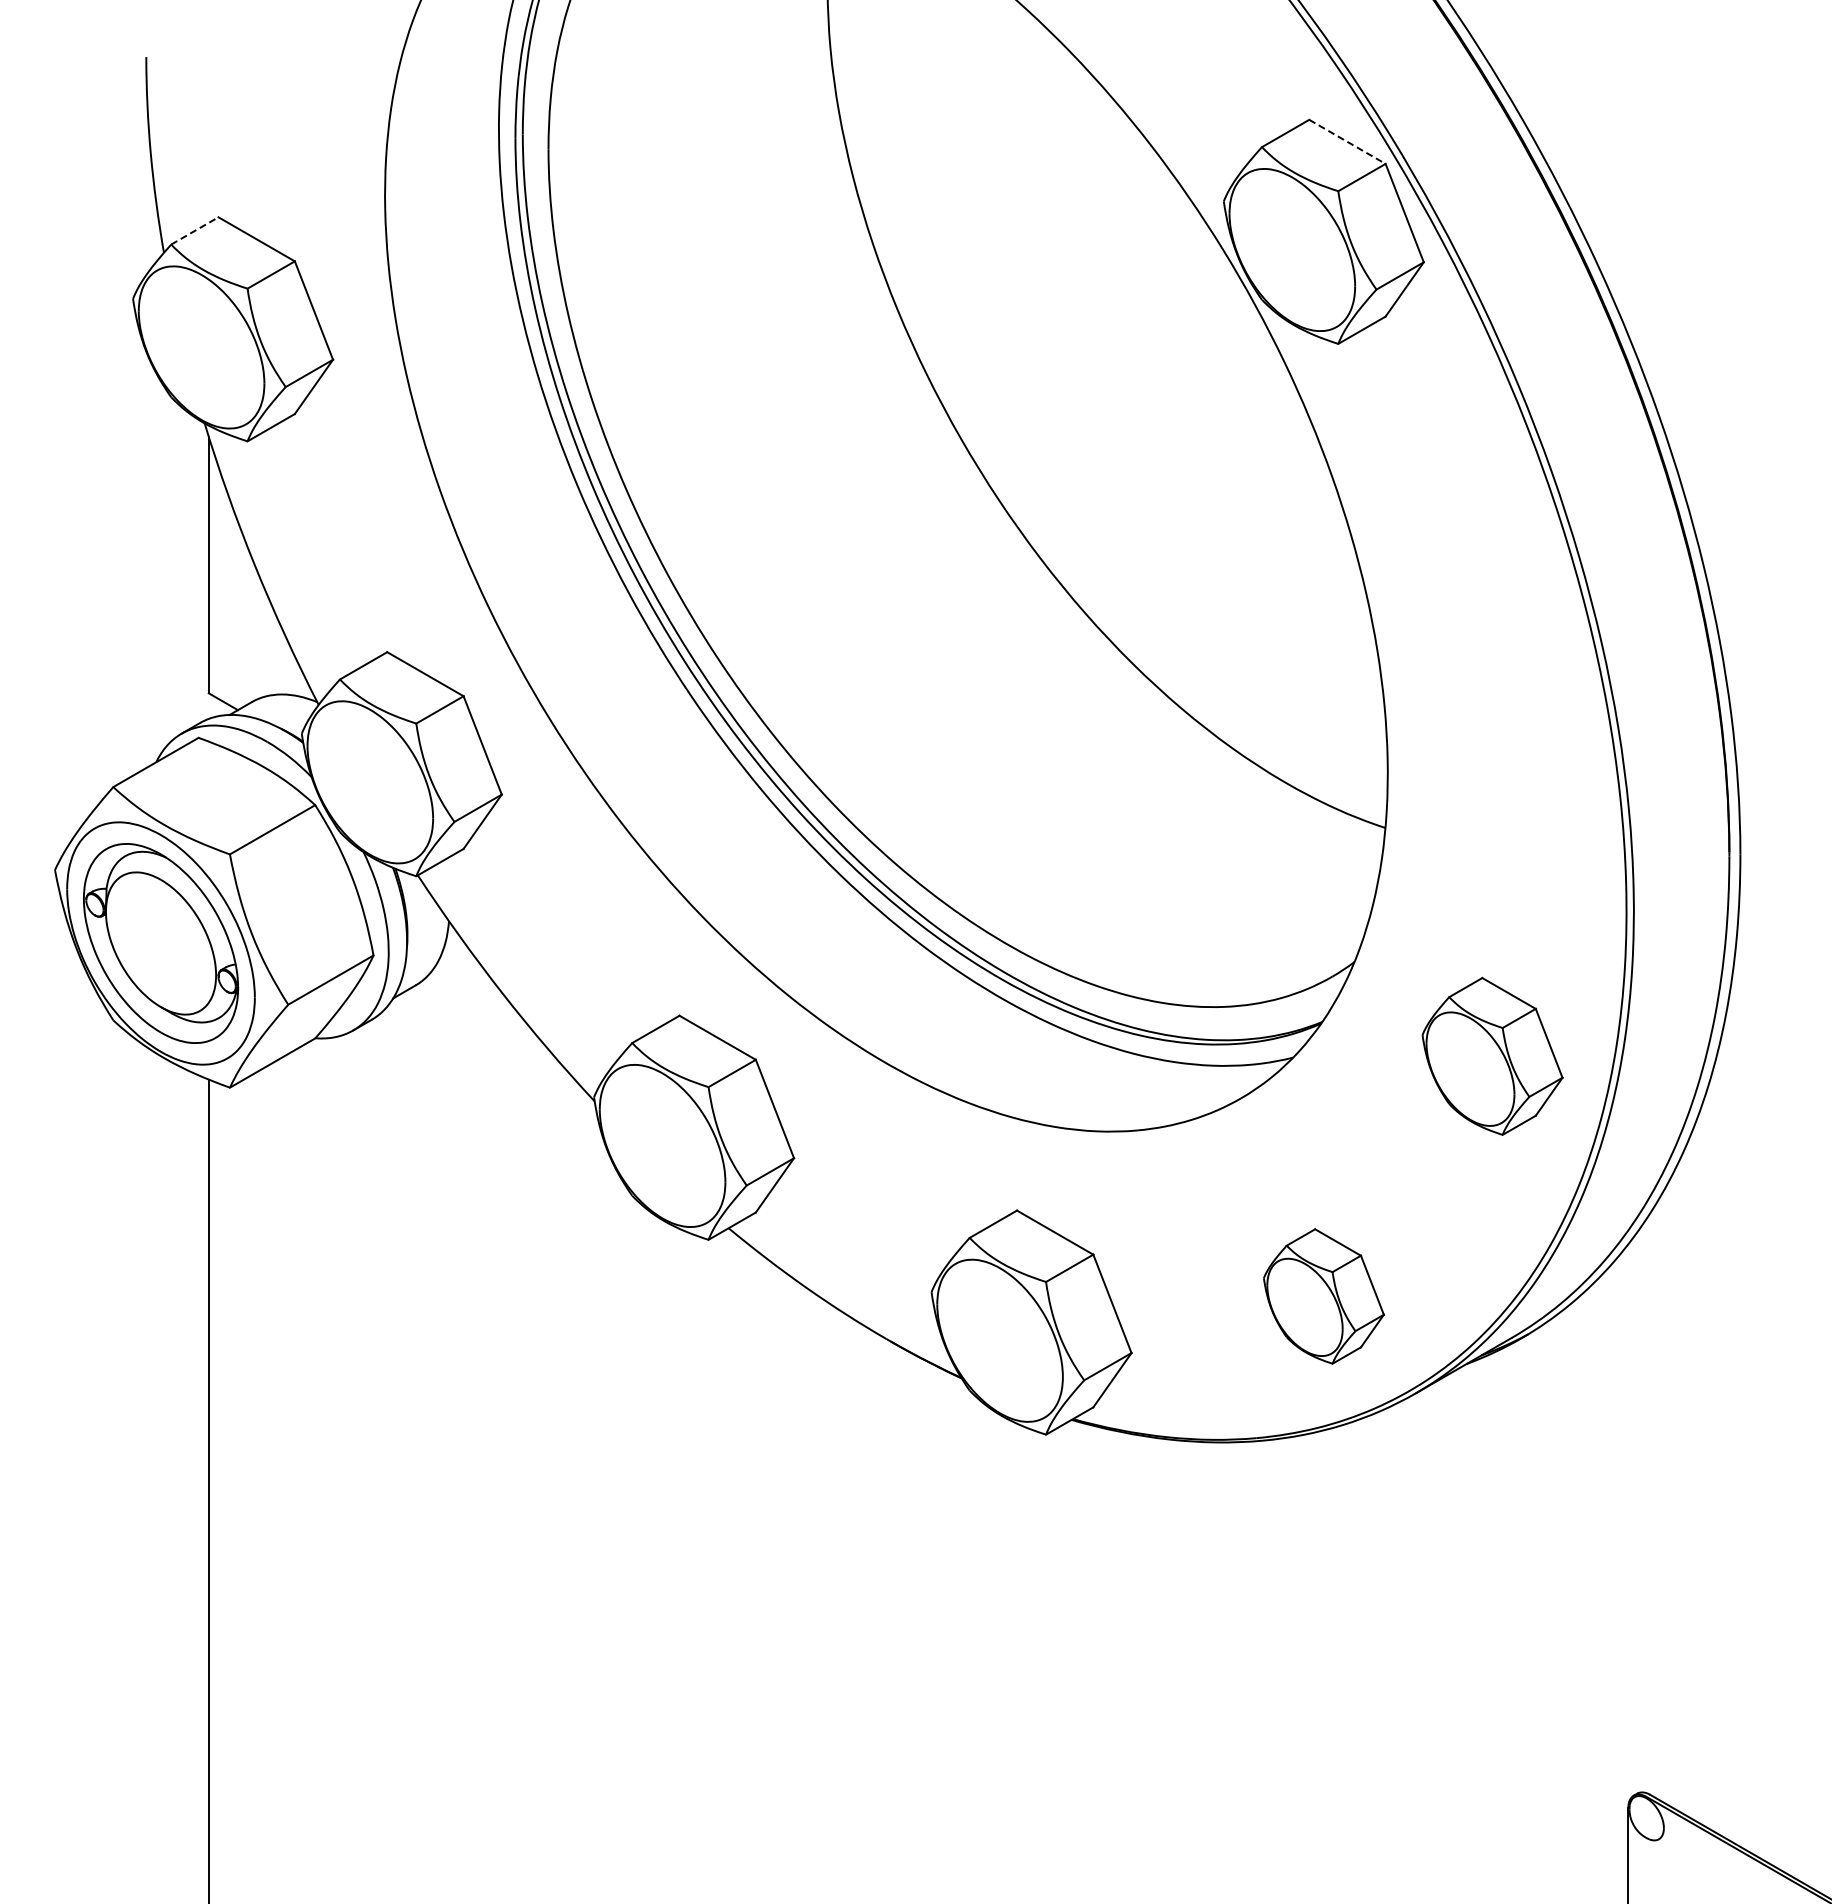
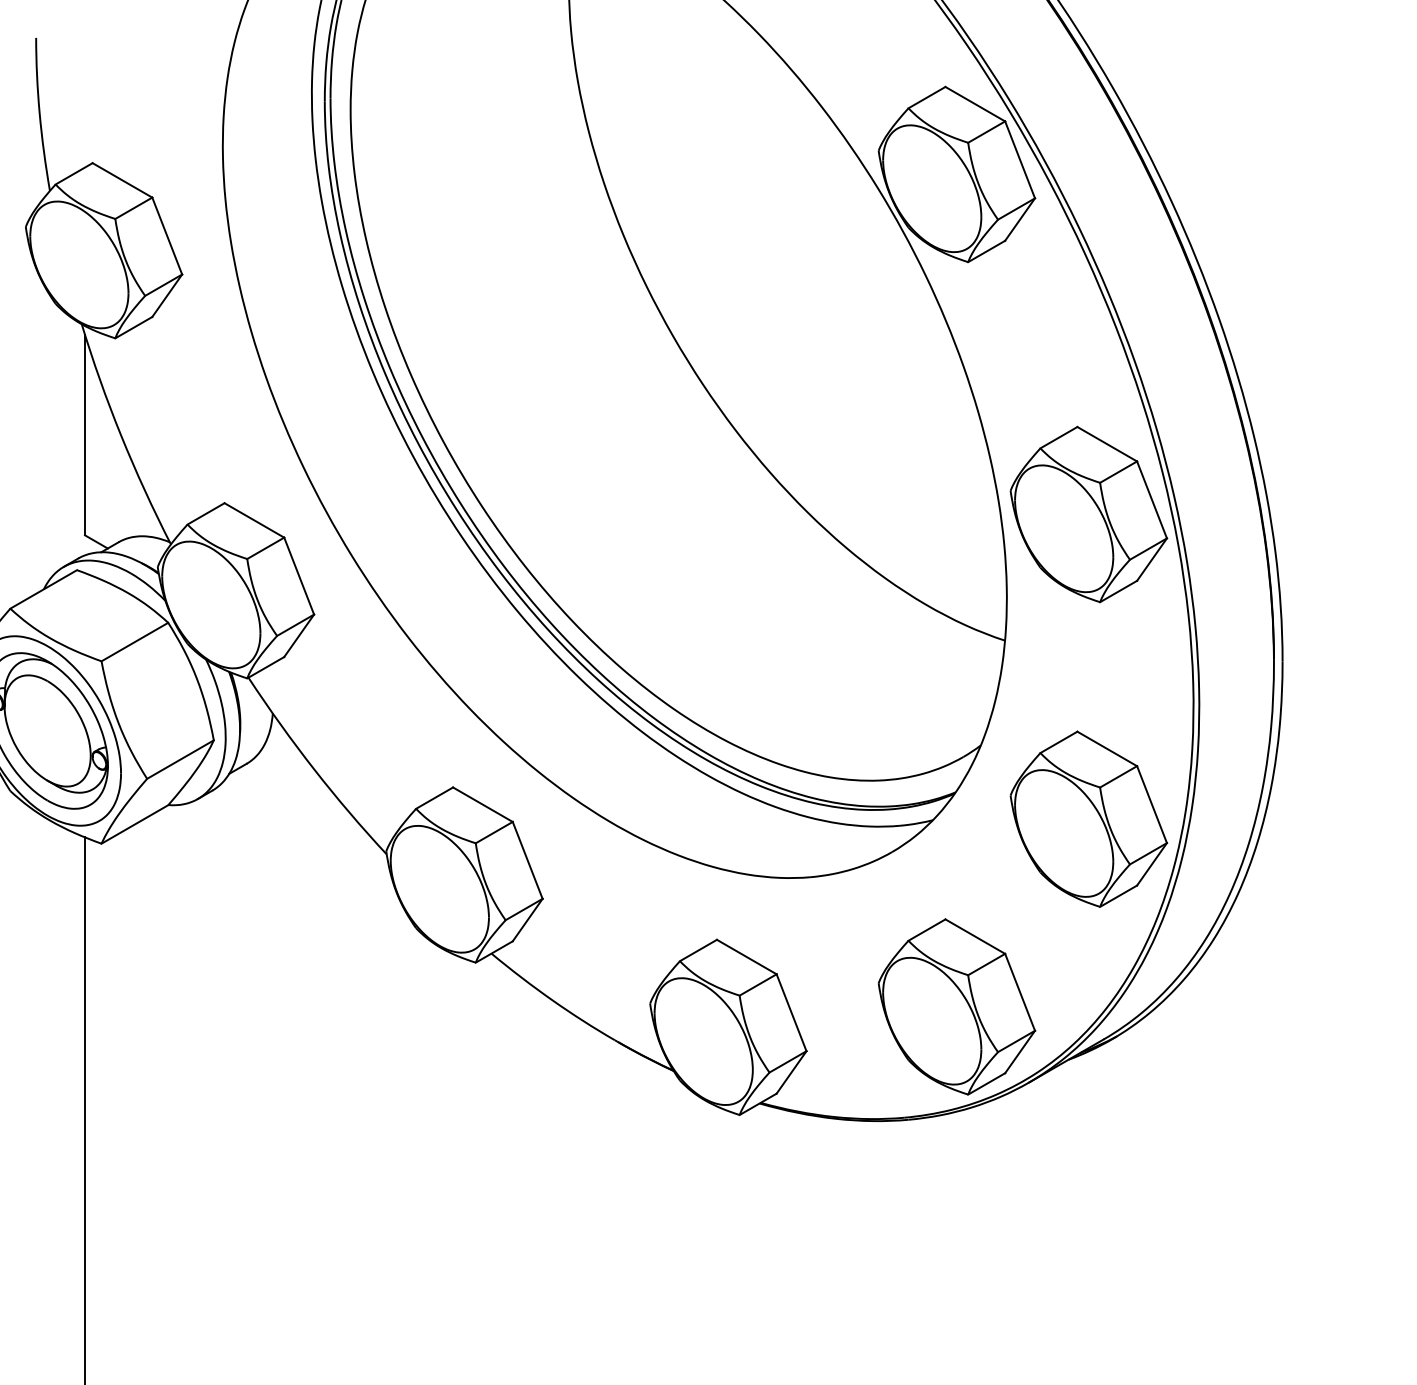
line: (1347, 142) -> (975, 104), dashed -> solid
line: (195, 230) -> (74, 173), dashed -> solid
part: (1492, 666) -> (1088, 514), added
part: (1492, 1056) -> (1088, 819), size x1.43
part: (1323, 1296) -> (956, 1006), size x1.67

